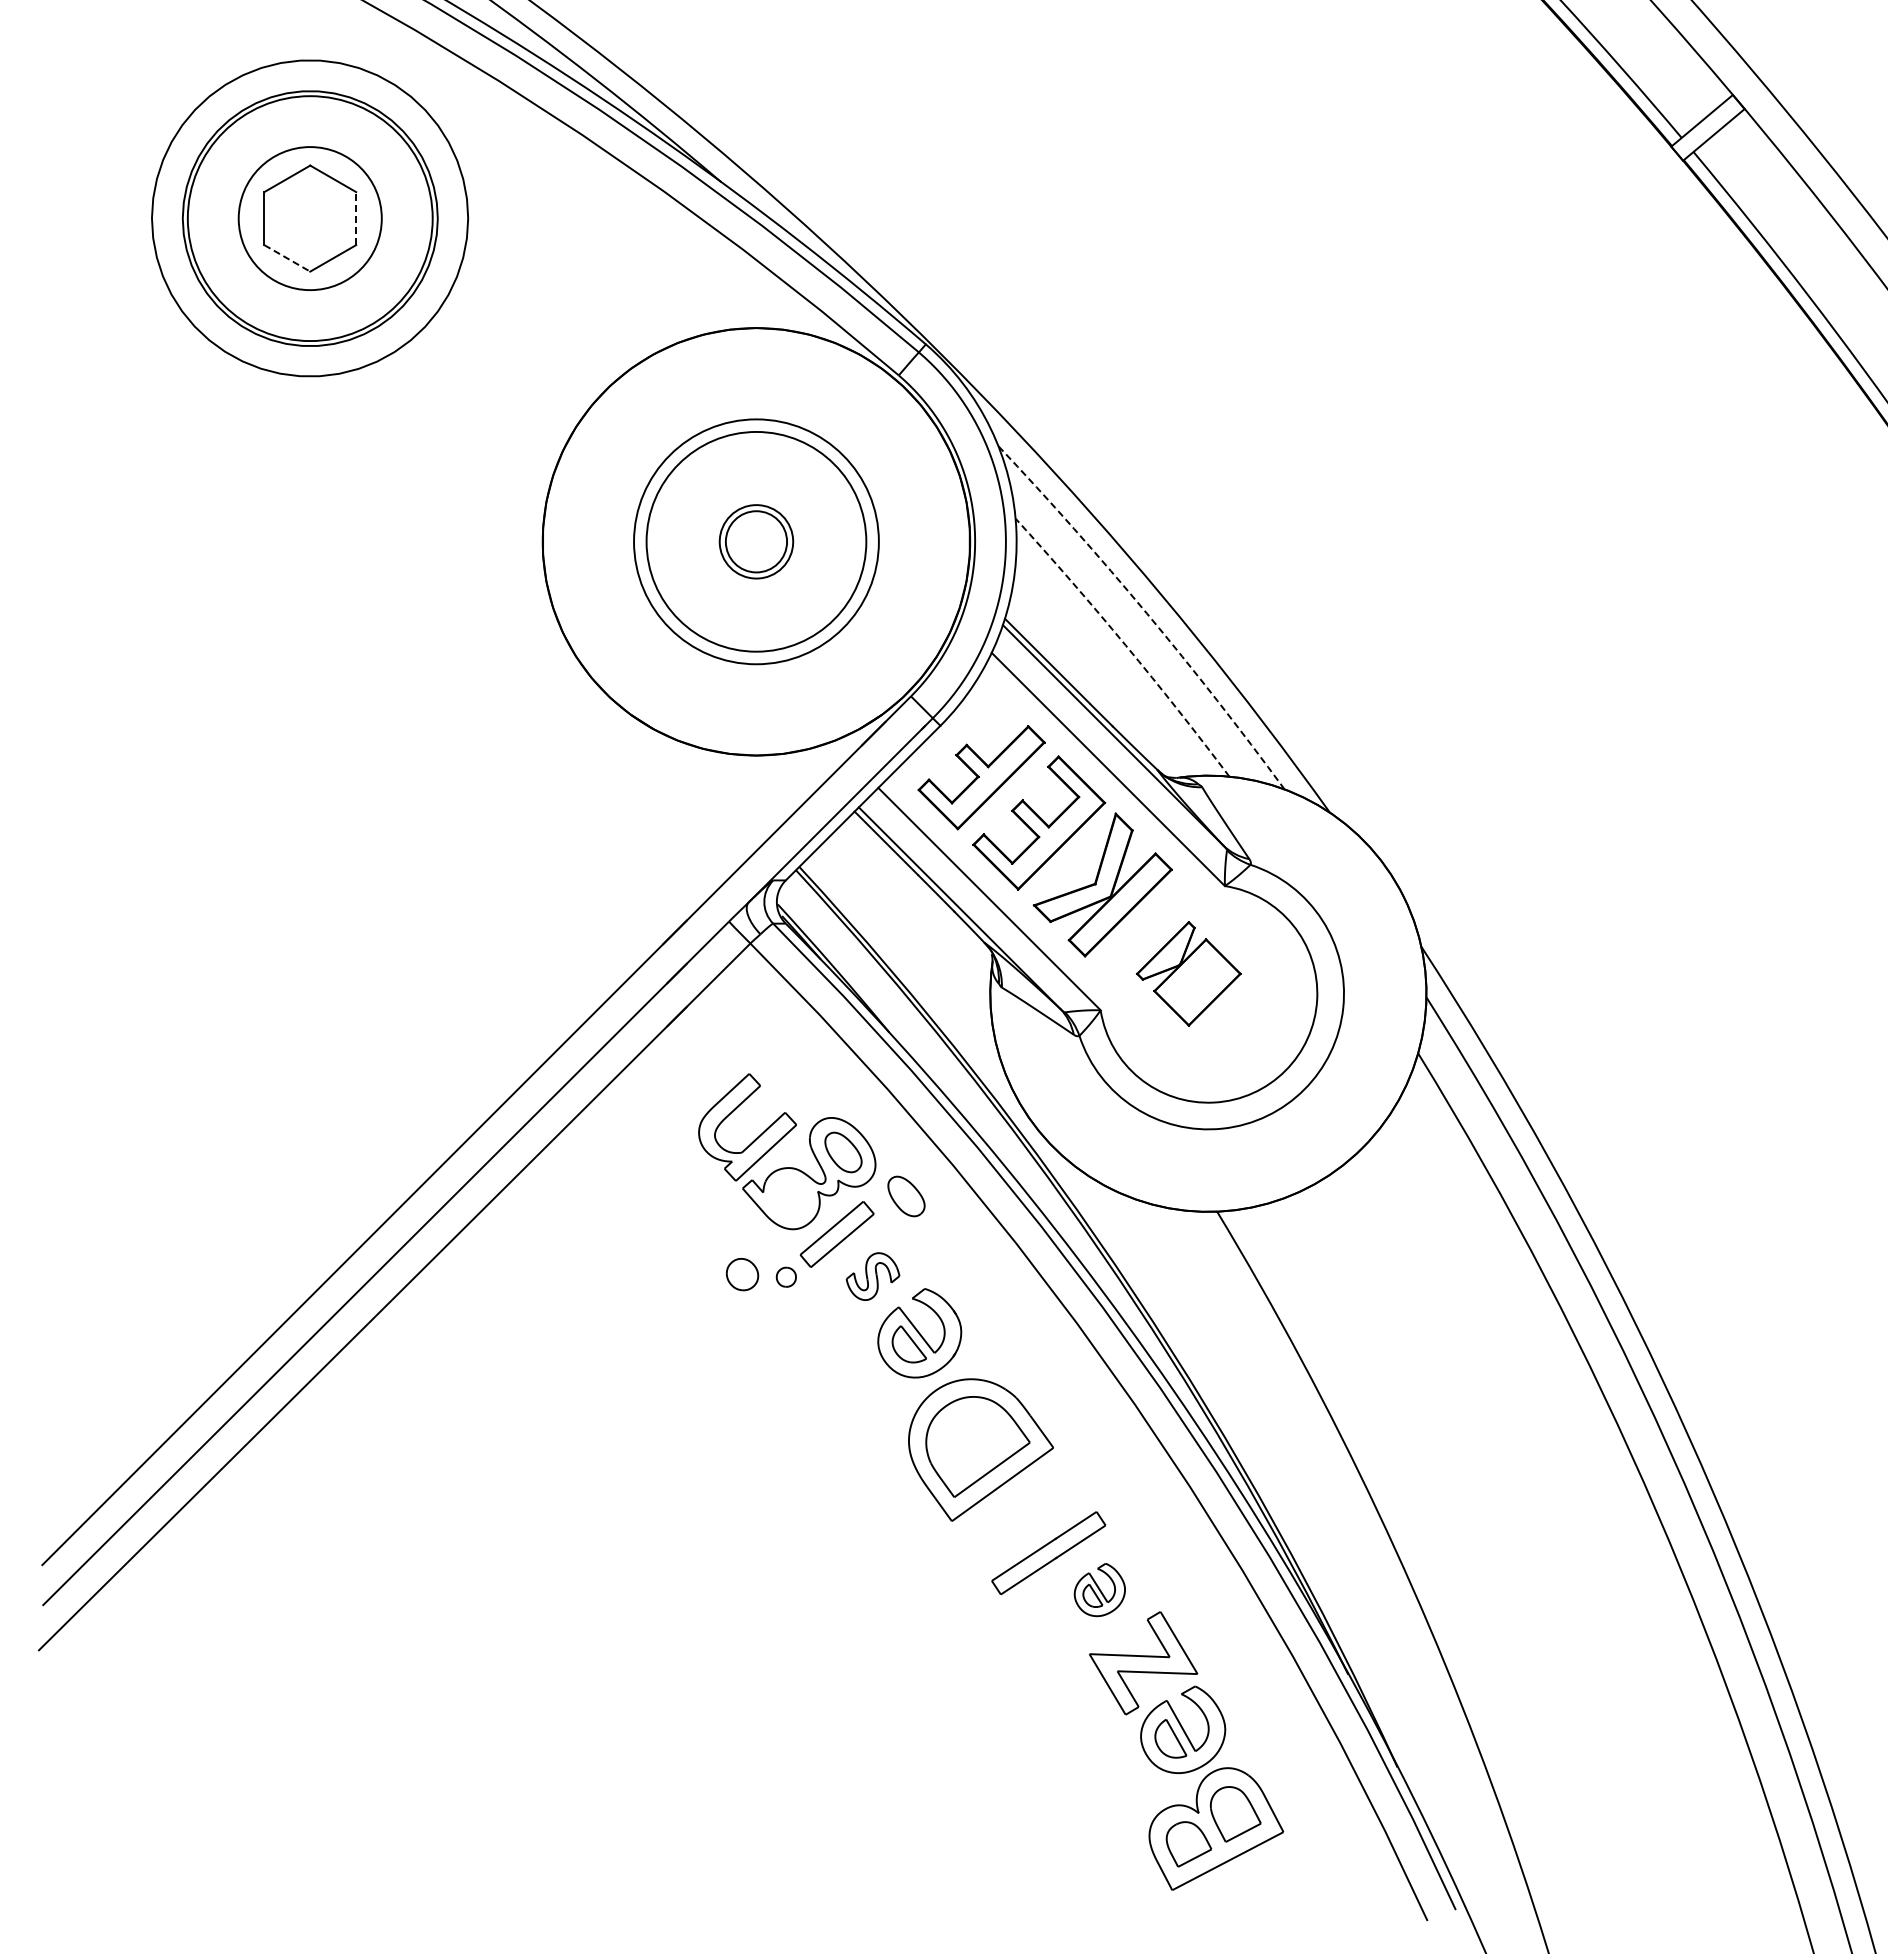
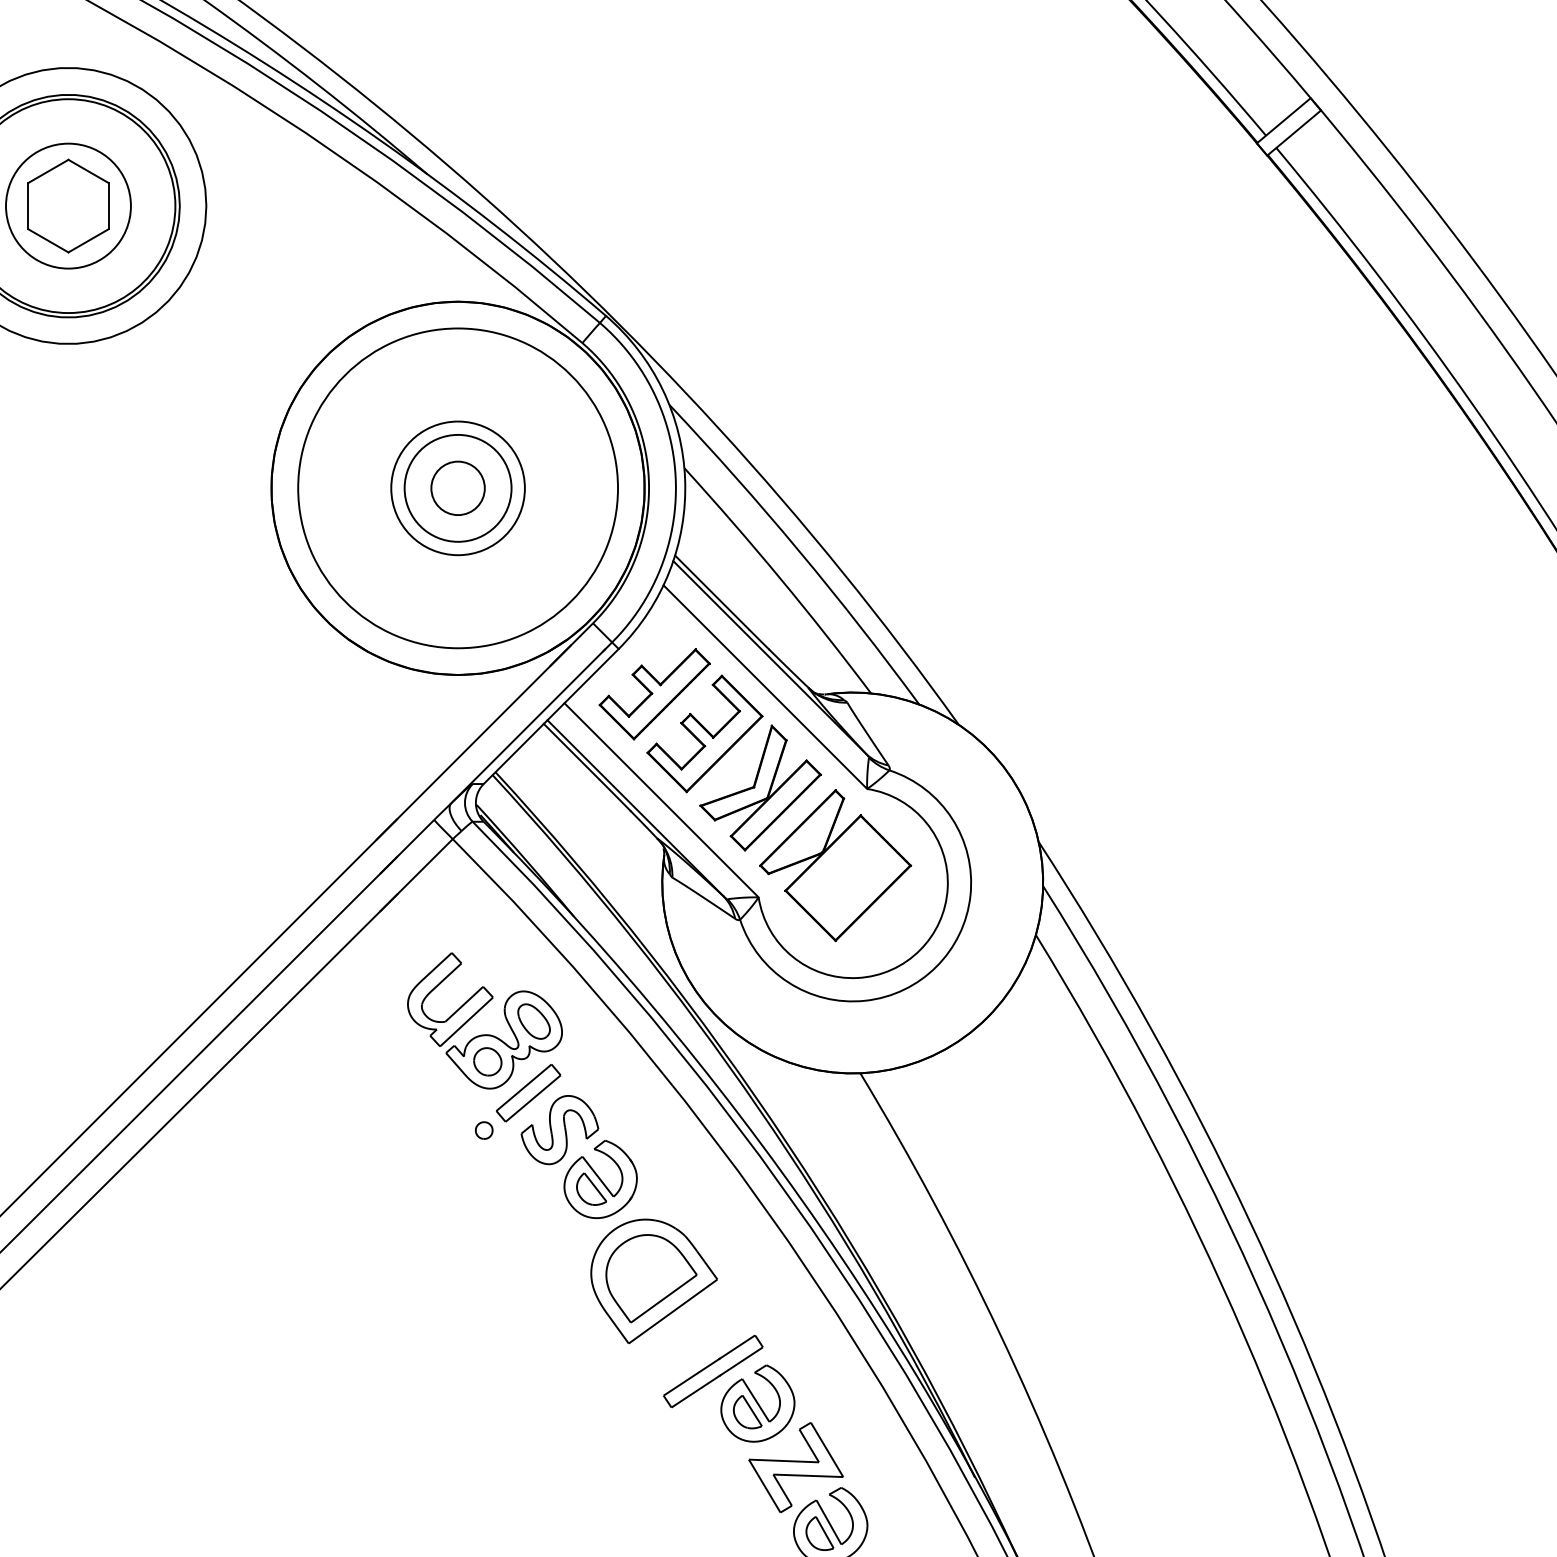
line: (356, 218) -> (108, 206), dashed -> solid
line: (287, 258) -> (48, 240), dashed -> solid
circle: (755, 541) -> (457, 488), size x0.62
circle: (756, 541) -> (458, 488), size x1.67
circle: (756, 541) -> (458, 488), size x1.67
arc: (1146, 613) -> (798, 550), dashed -> solid
arc: (1125, 645) -> (780, 578), dashed -> solid
part: (1188, 973) -> (835, 865), size x1.67
part: (906, 1196) -> (589, 1060), removed
part: (742, 1274) -> (487, 1061), moved
part: (872, 1276) -> (559, 1129), size x1.67
part: (1099, 1589) -> (757, 1403), size x1.67

